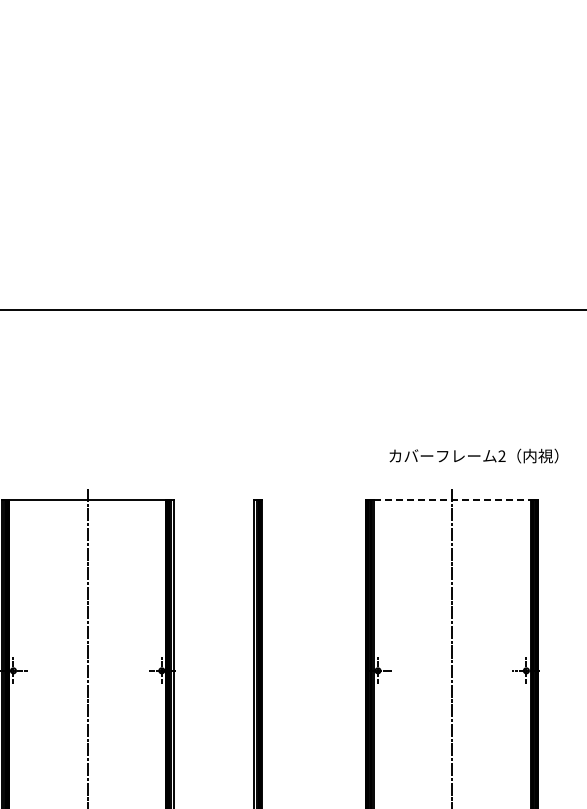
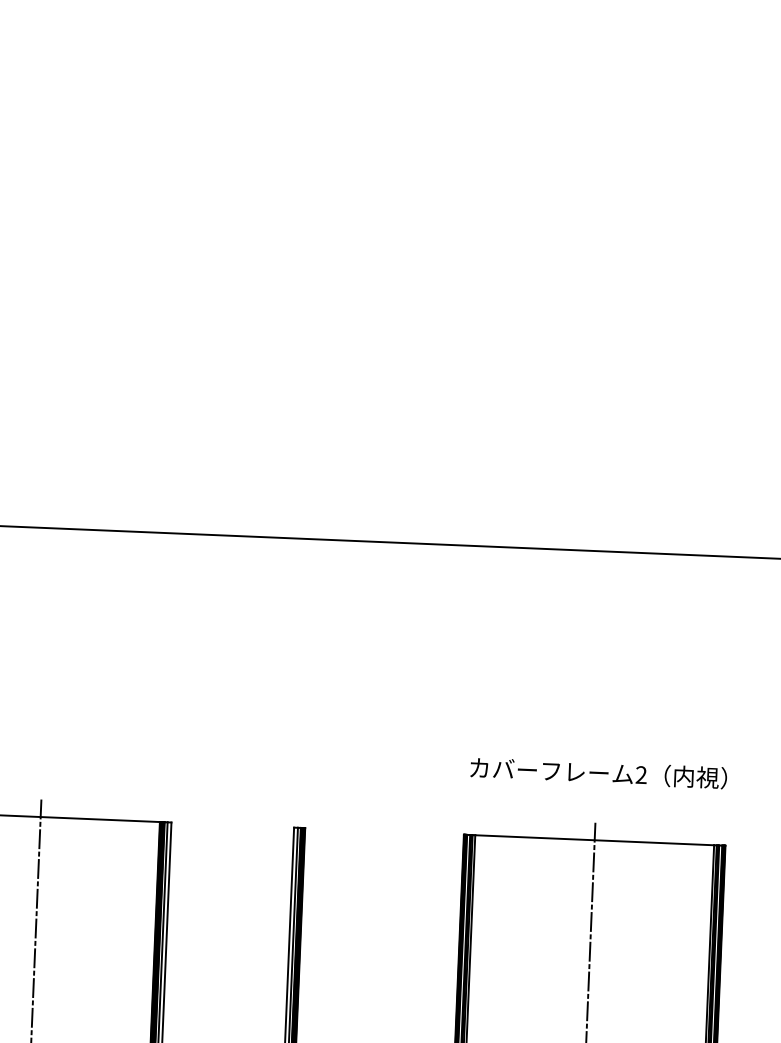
text: (473, 455) -> (598, 772), moved
line: (452, 500) -> (595, 840), dashed -> solid

